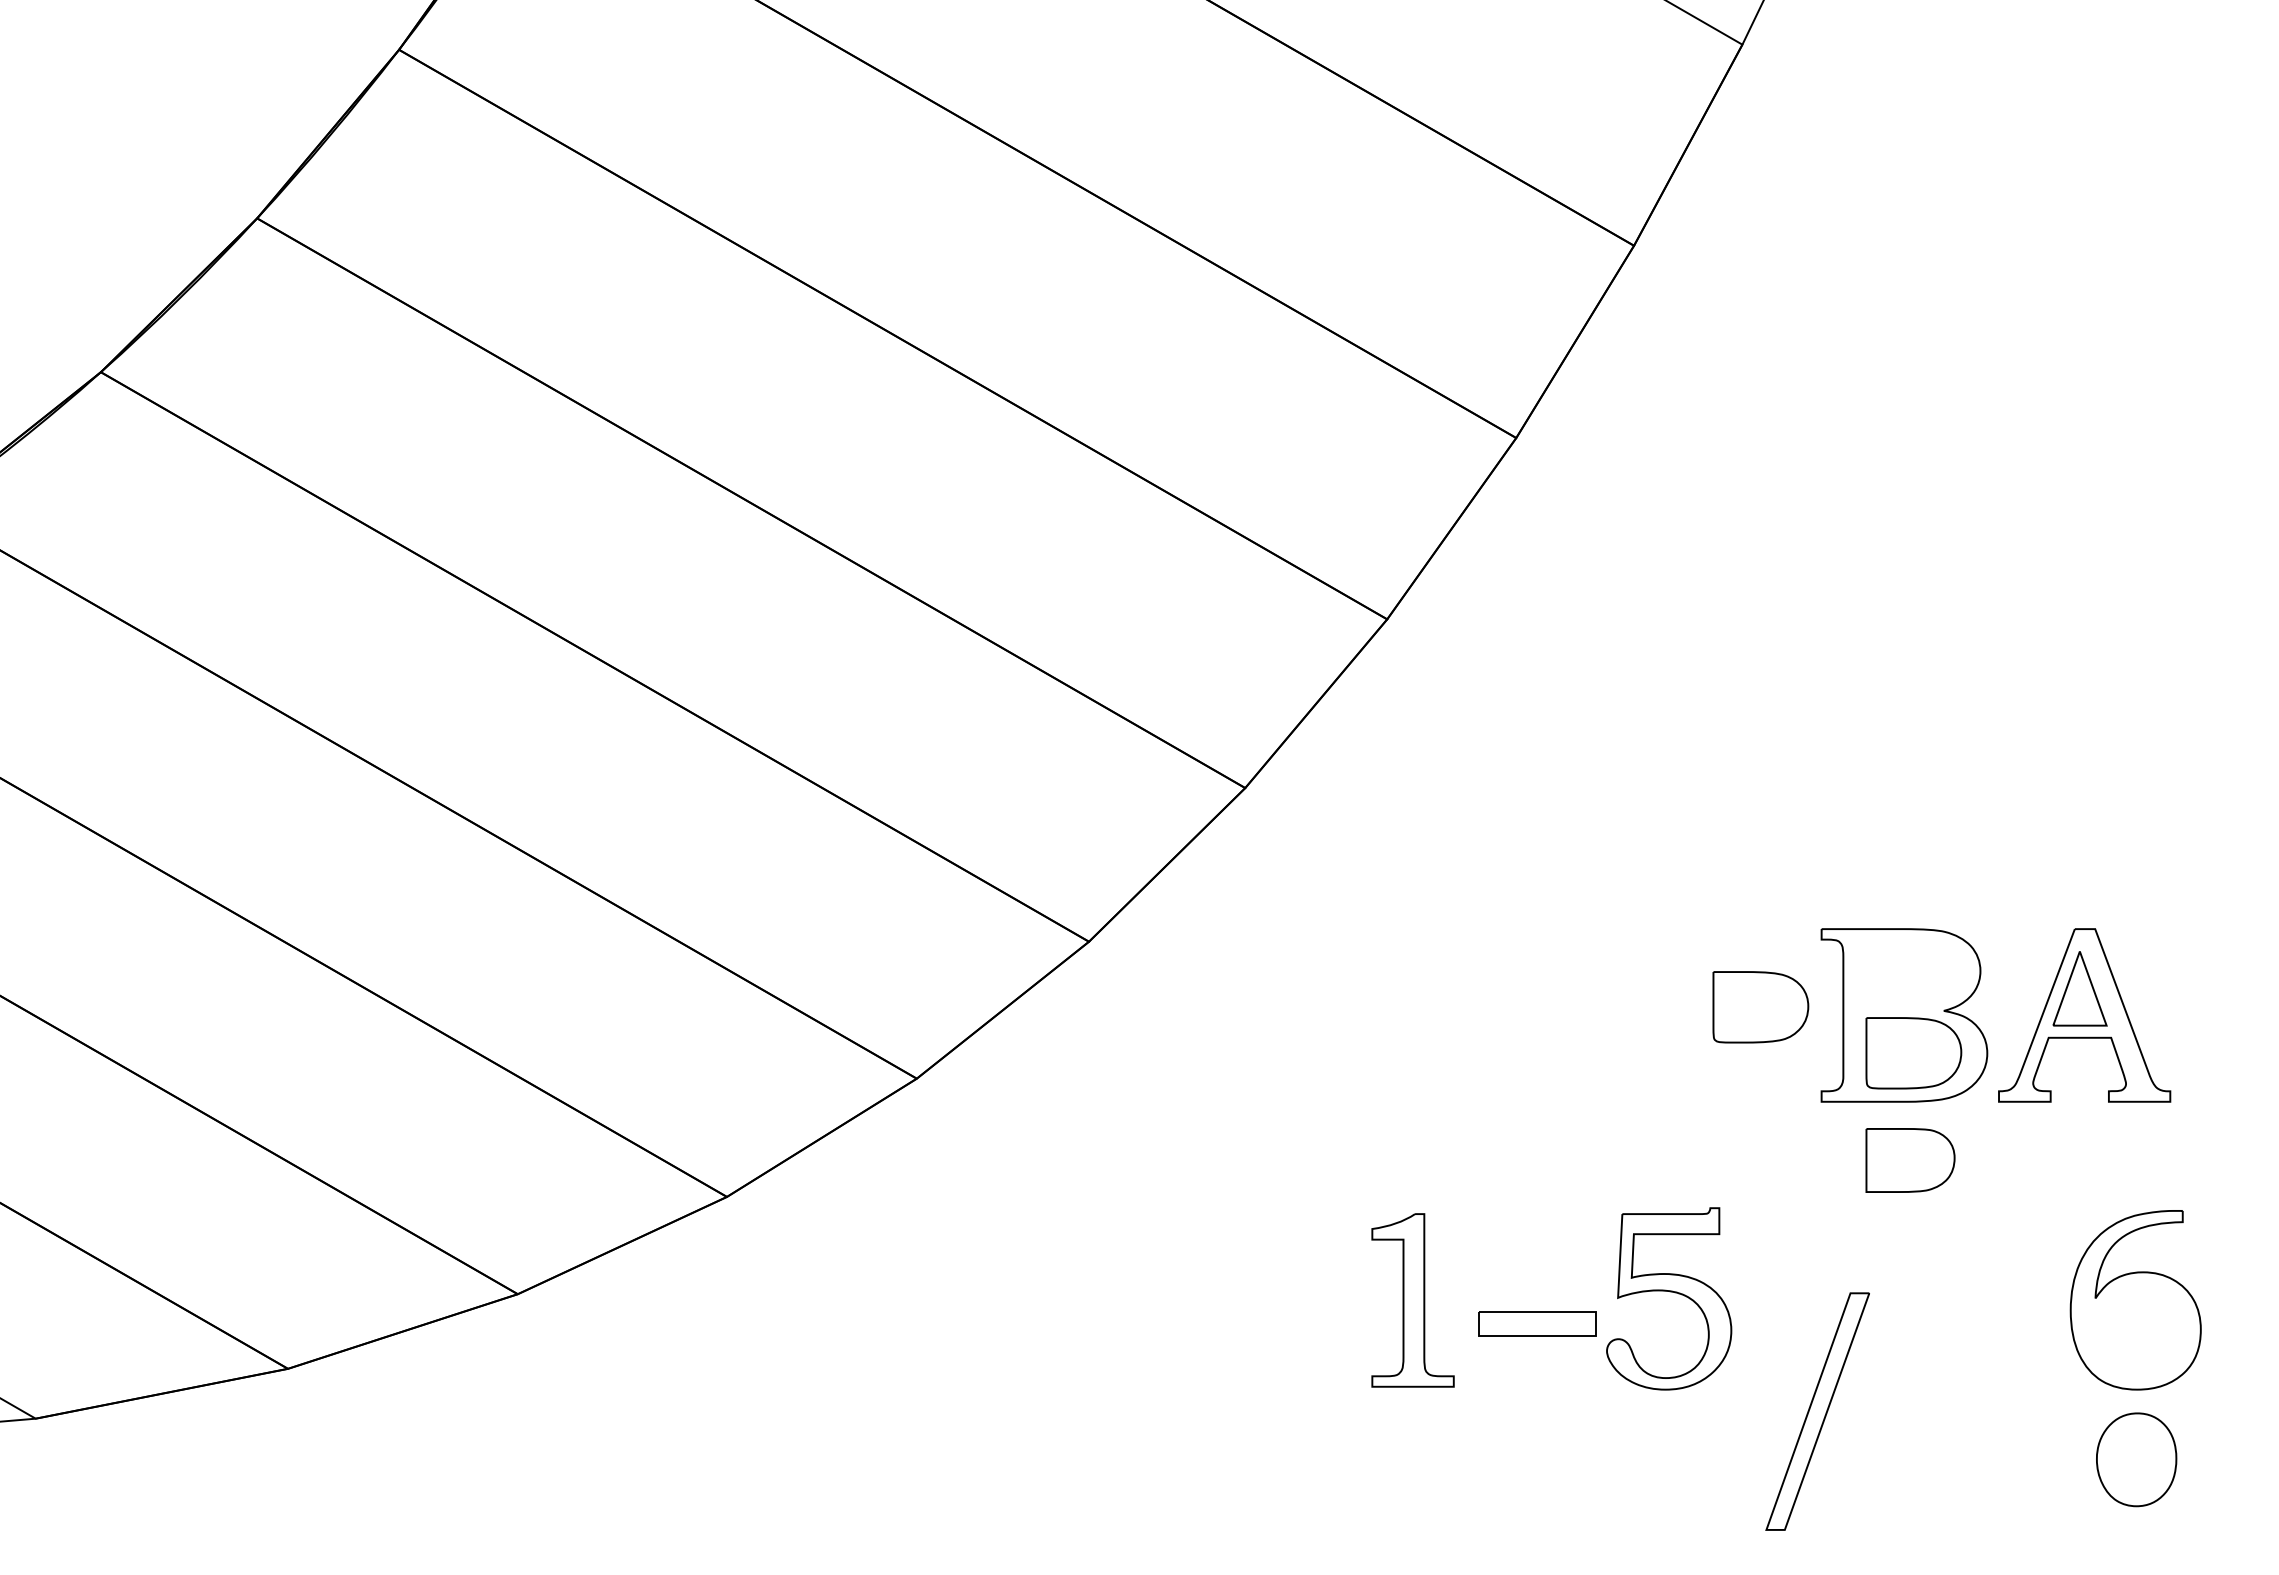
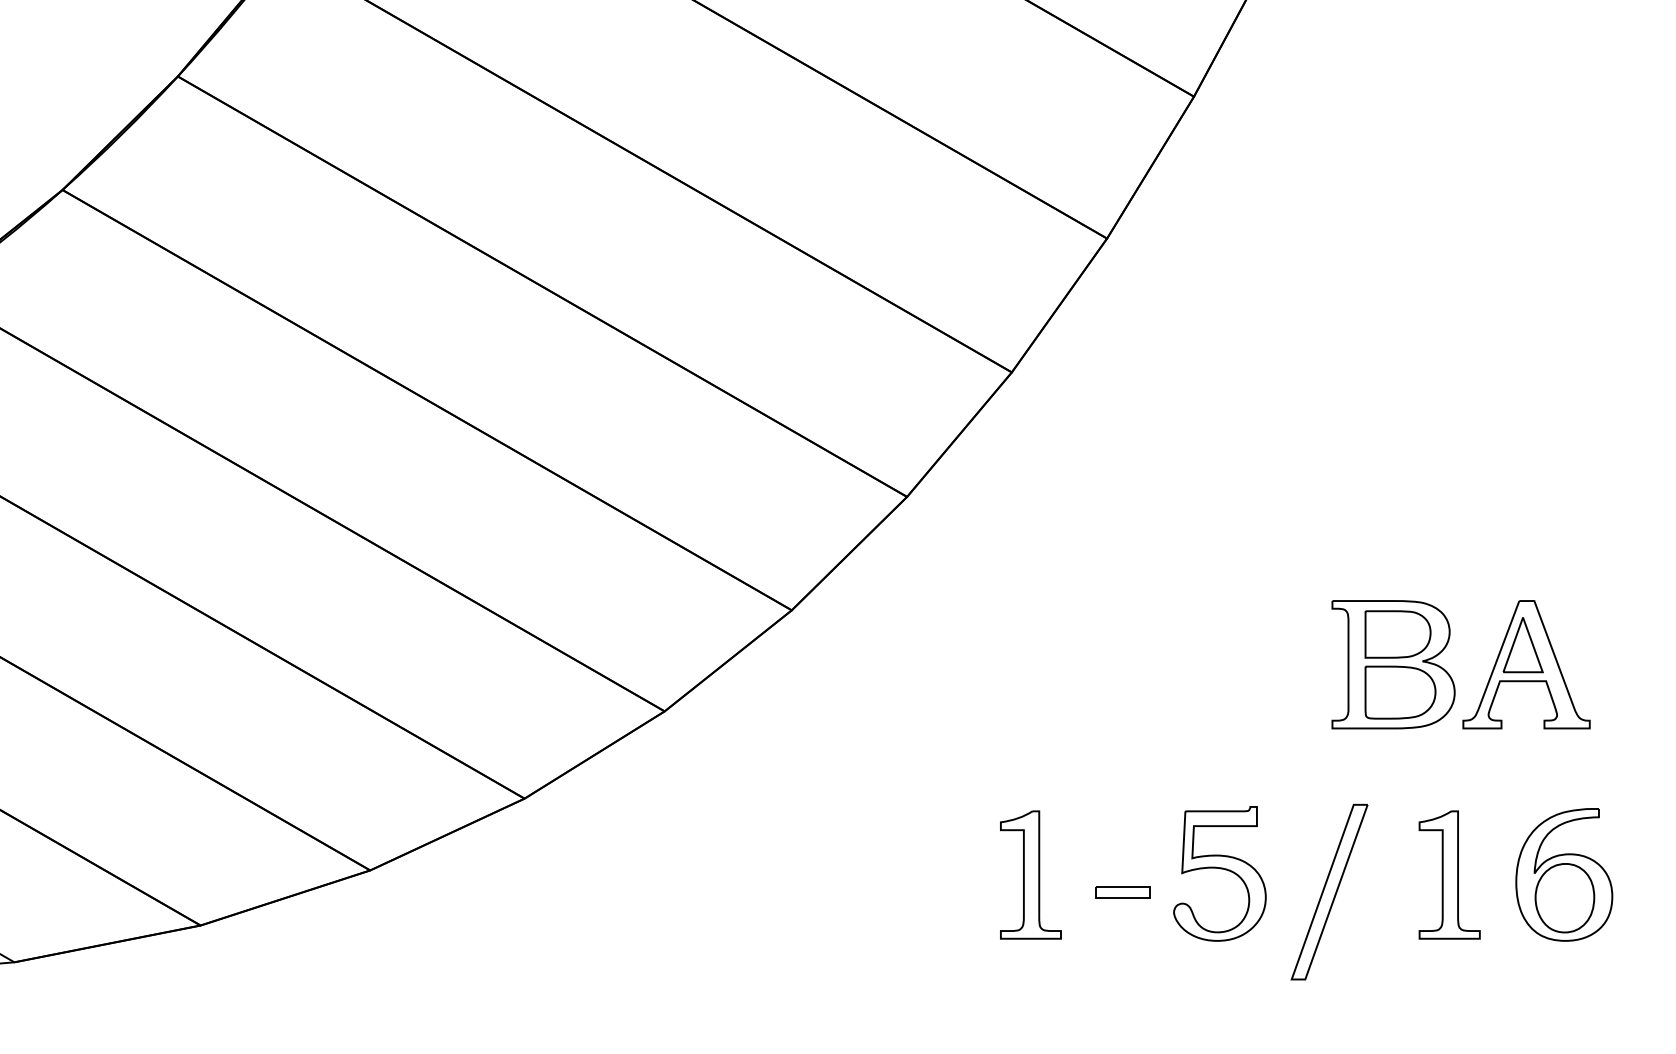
part: (1760, 1007) -> (1287, 658), removed
part: (1910, 1160) -> (1398, 634), moved
part: (1980, 1300) -> (1449, 875), added
part: (1537, 1323) -> (1122, 892), size x0.62
part: (1817, 1411) -> (1329, 892), moved
part: (2136, 1459) -> (1564, 897), moved

